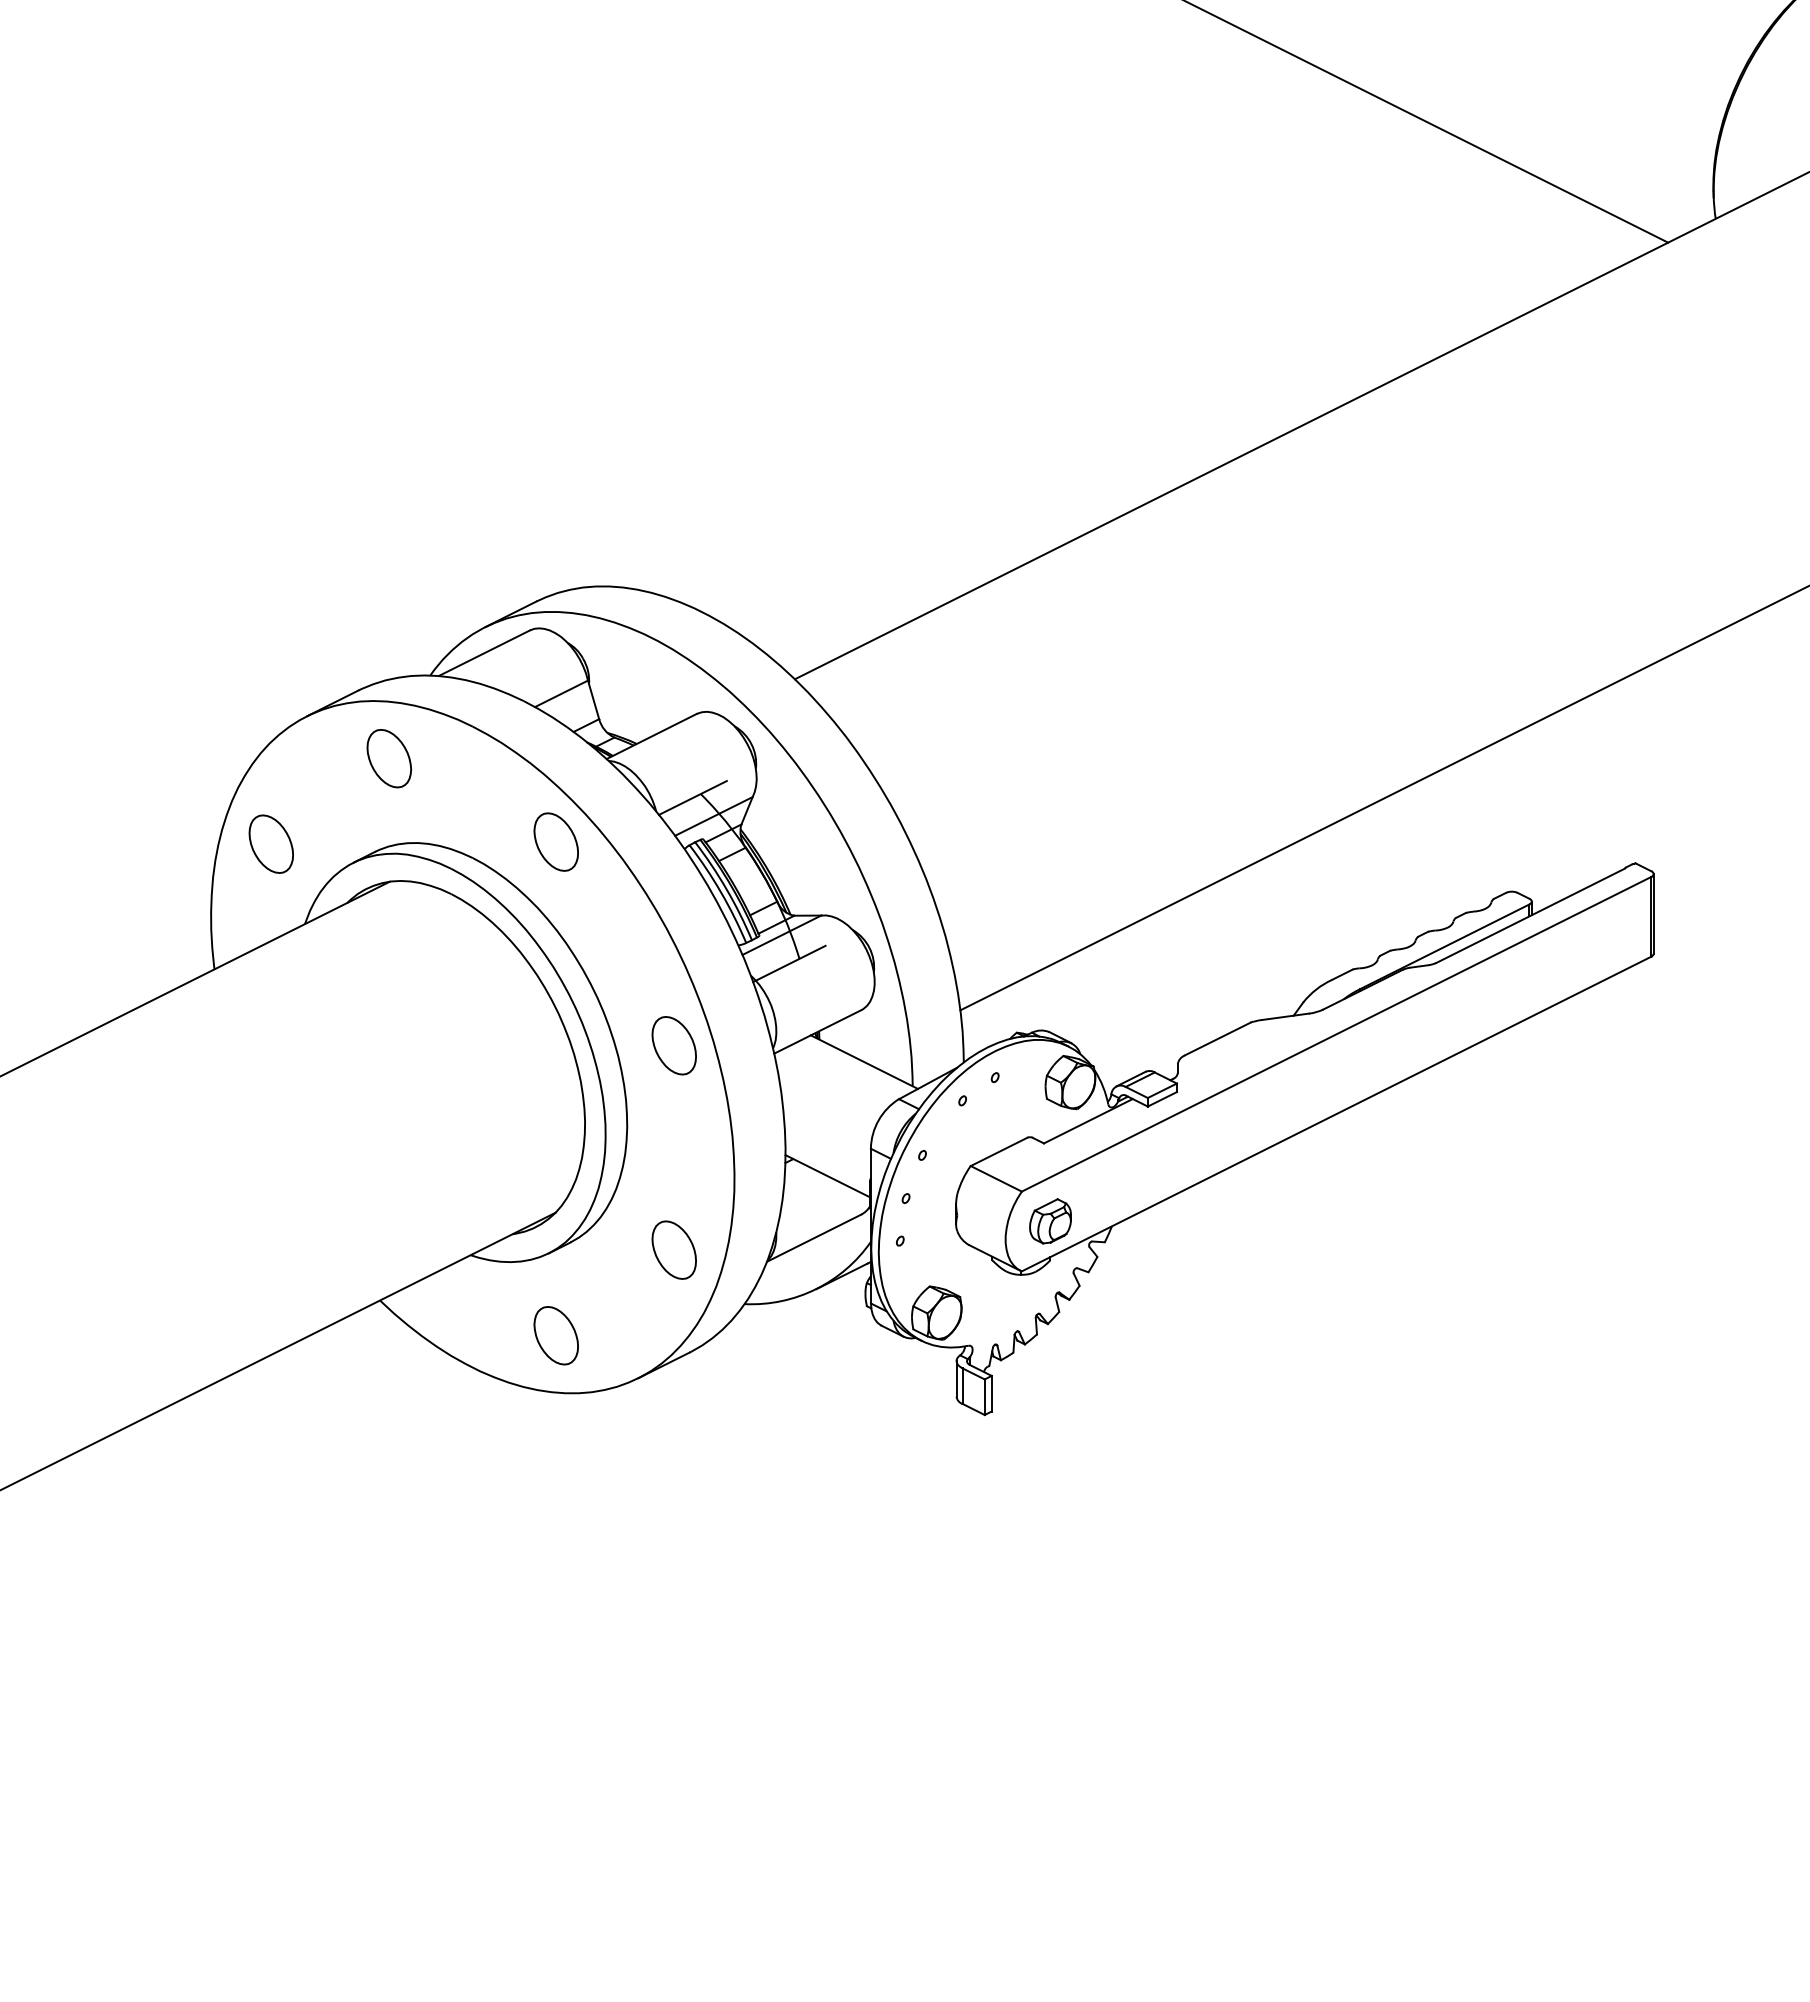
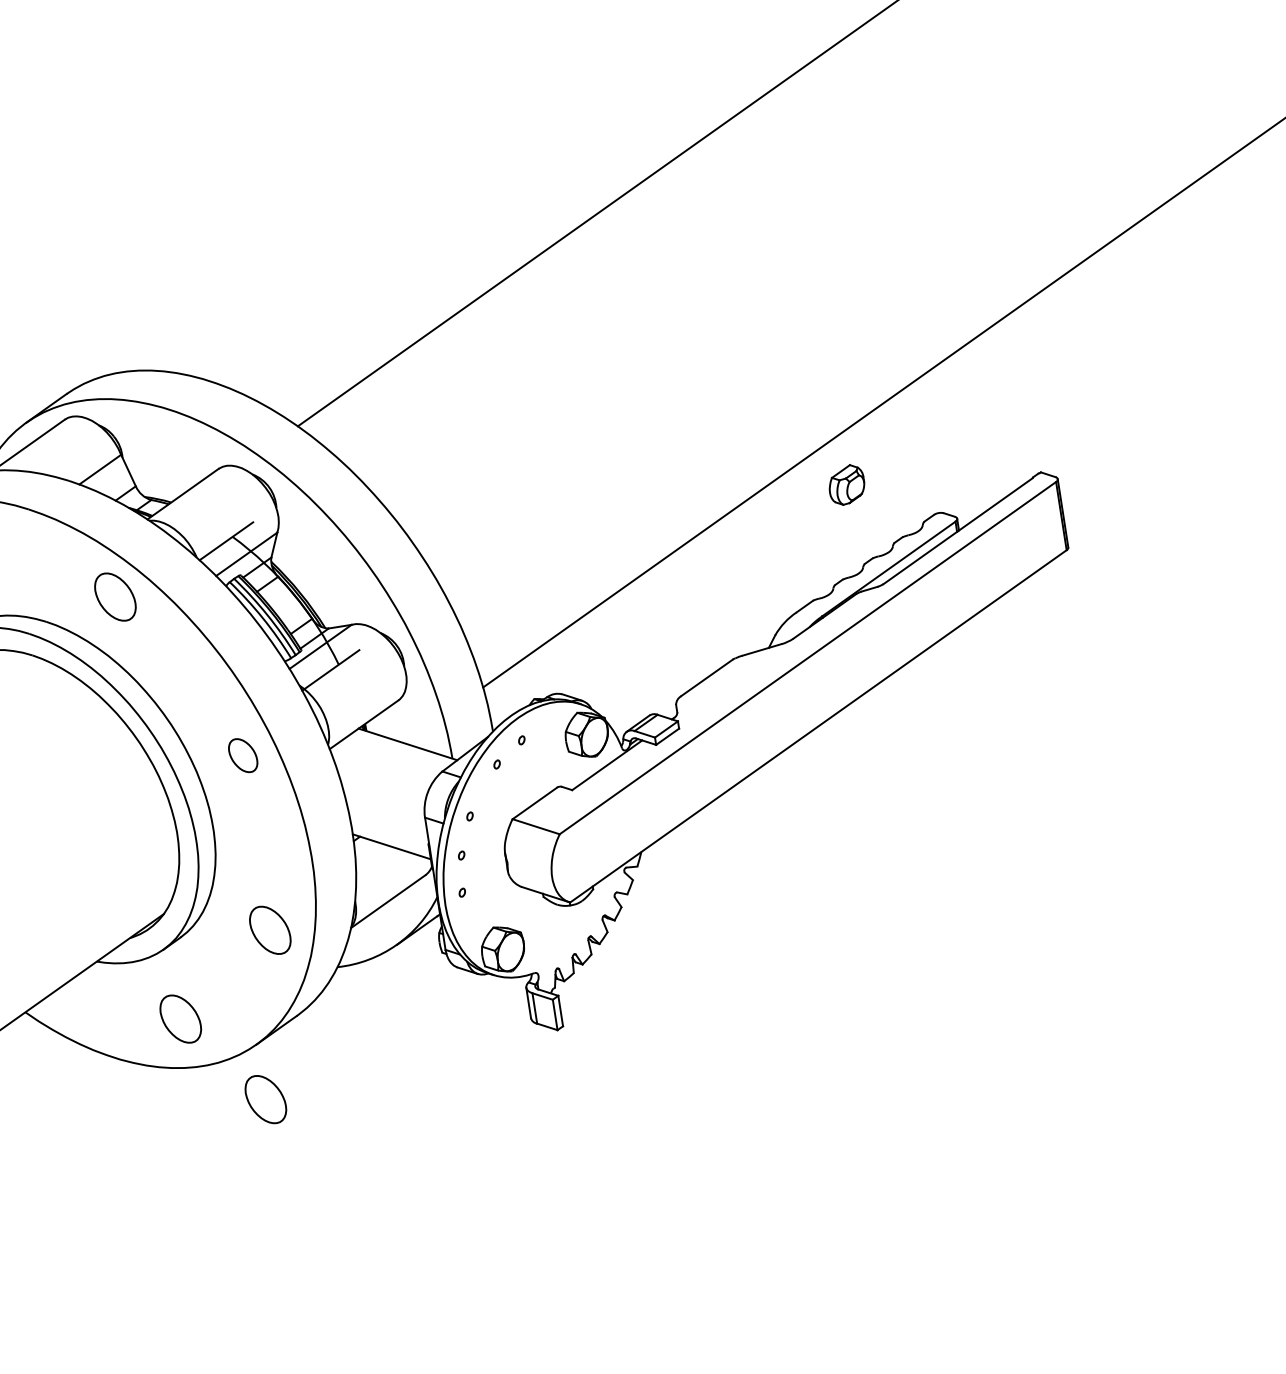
part: (673, 1045) -> (242, 755), size x0.7
part: (1050, 1221) -> (846, 485), moved
part: (638, 1442) -> (265, 1099), added

